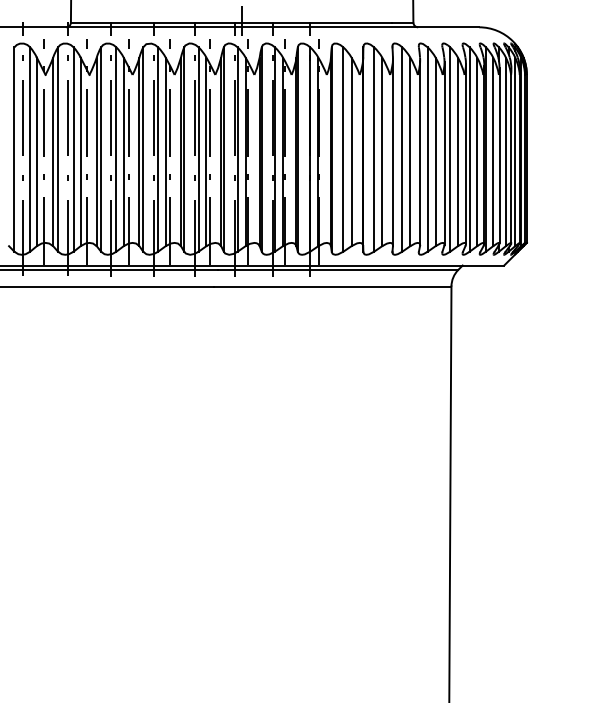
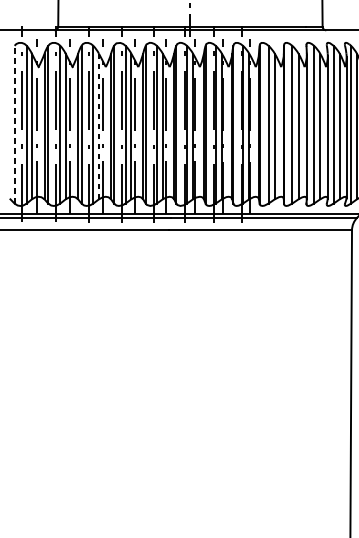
line: (14, 149) -> (14, 124), solid -> dashed
line: (123, 151) -> (98, 126), solid -> dashed

